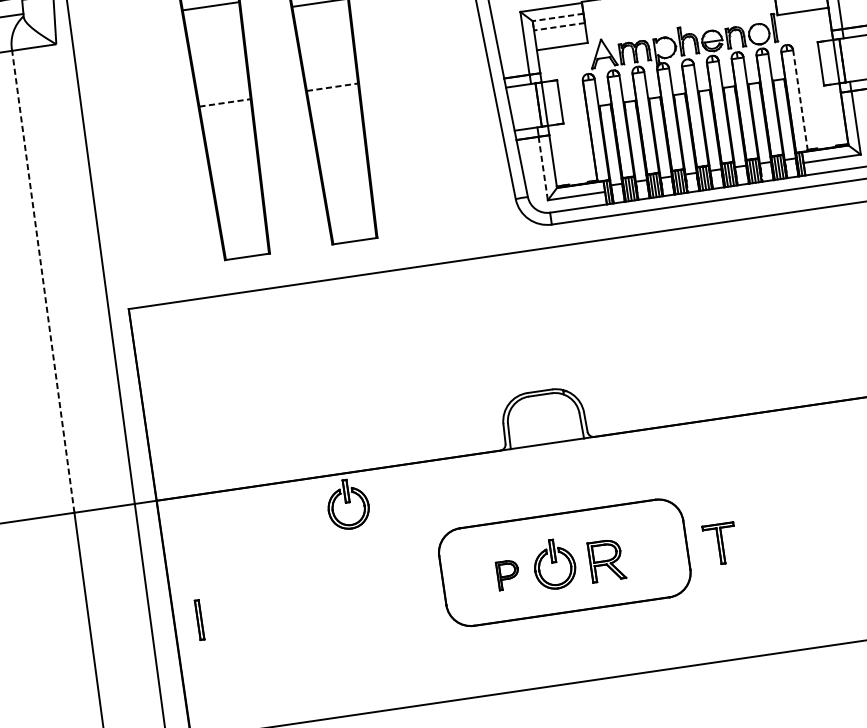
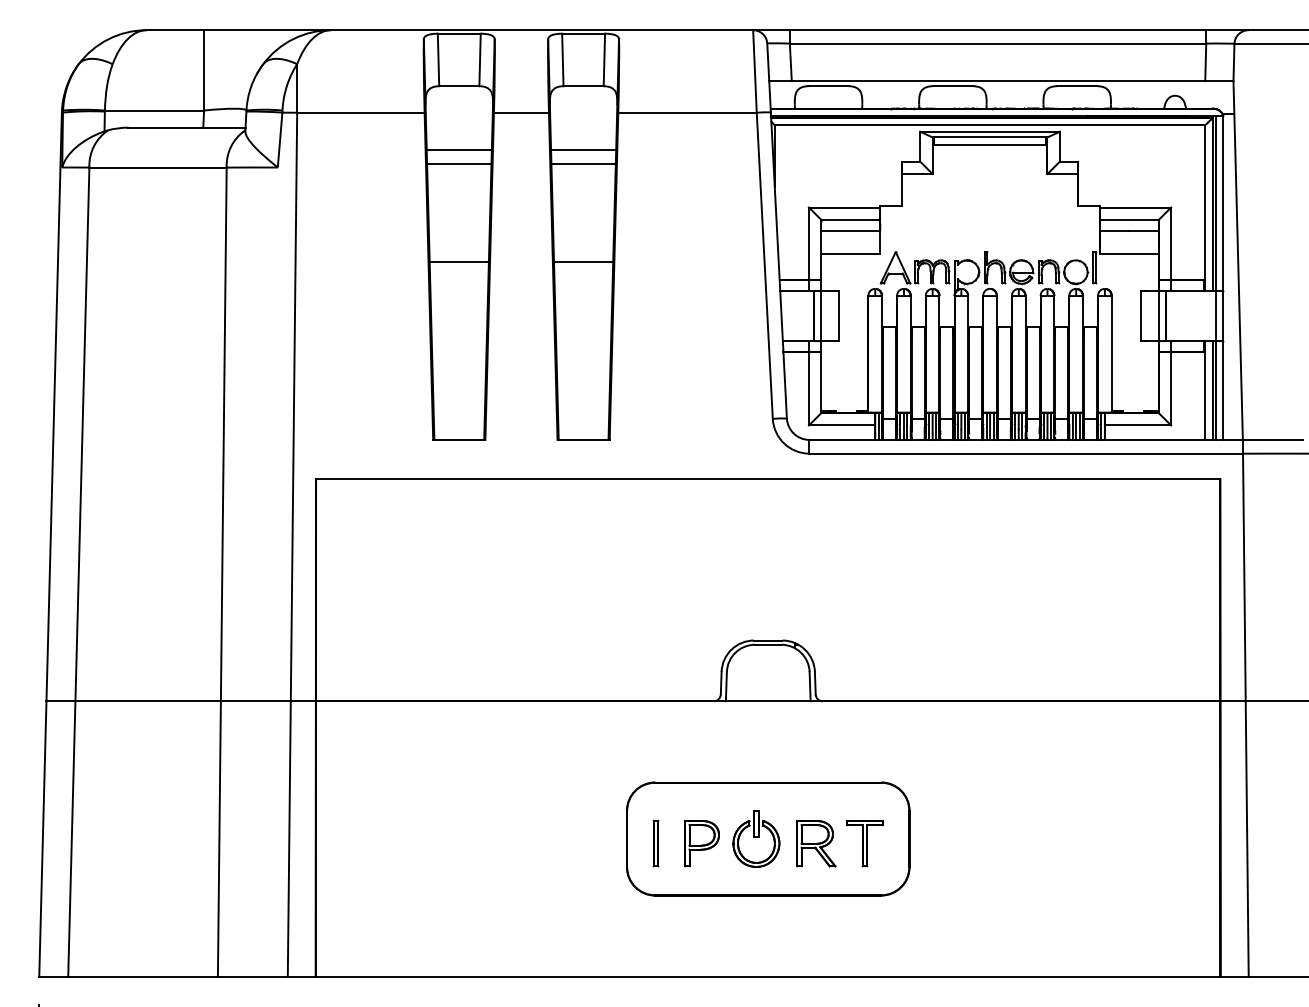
line: (557, 17) -> (850, 219), dashed -> solid
line: (212, 18) -> (459, 164), added
line: (559, 26) -> (850, 230), dashed -> solid
line: (332, 87) -> (583, 261), dashed -> solid
line: (800, 99) -> (1111, 353), dashed -> solid
line: (225, 102) -> (459, 261), dashed -> solid
line: (542, 168) -> (808, 388), dashed -> solid
line: (43, 281) -> (223, 434), dashed -> solid
part: (348, 503) -> (532, 736), removed
part: (720, 544) -> (864, 843), moved
part: (507, 575) -> (701, 843), size x1.43
part: (199, 620) -> (655, 843), moved

